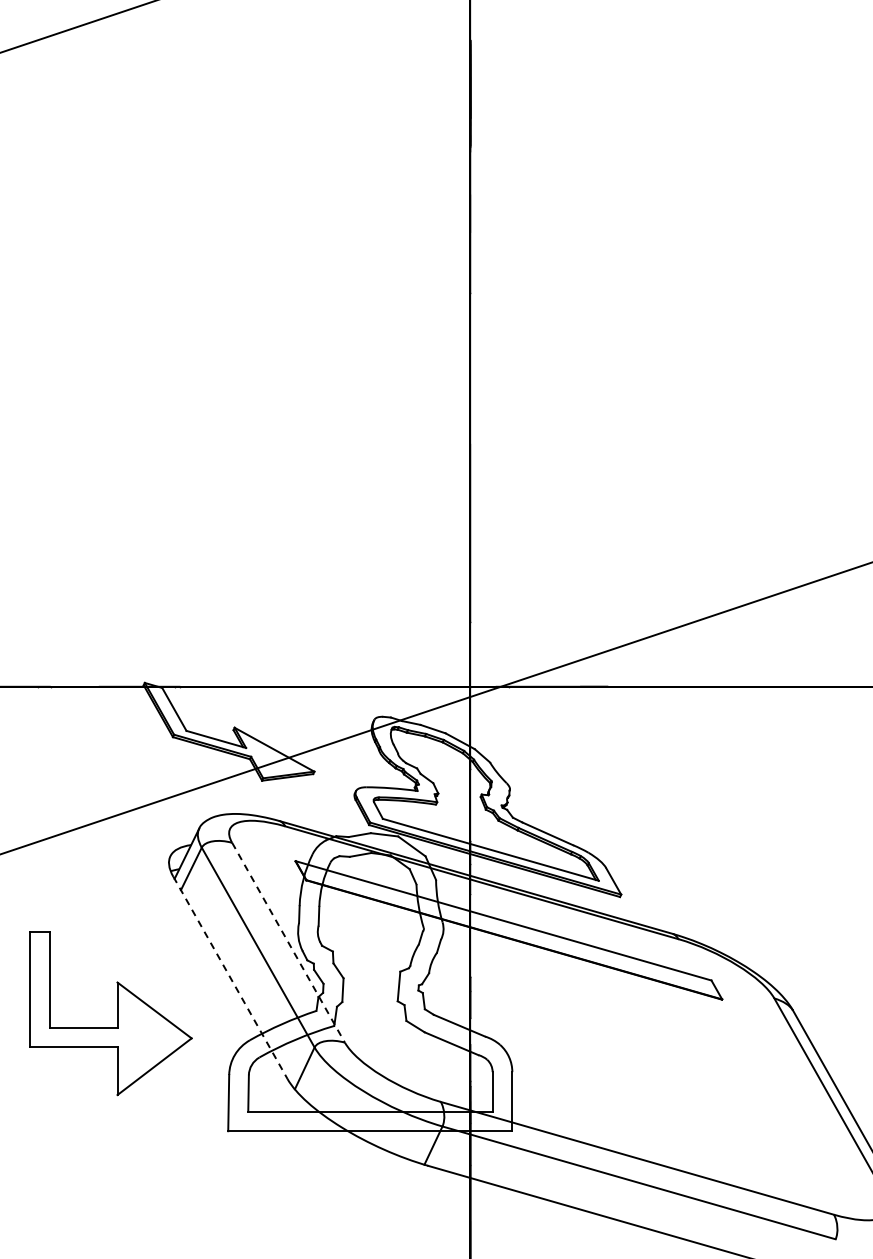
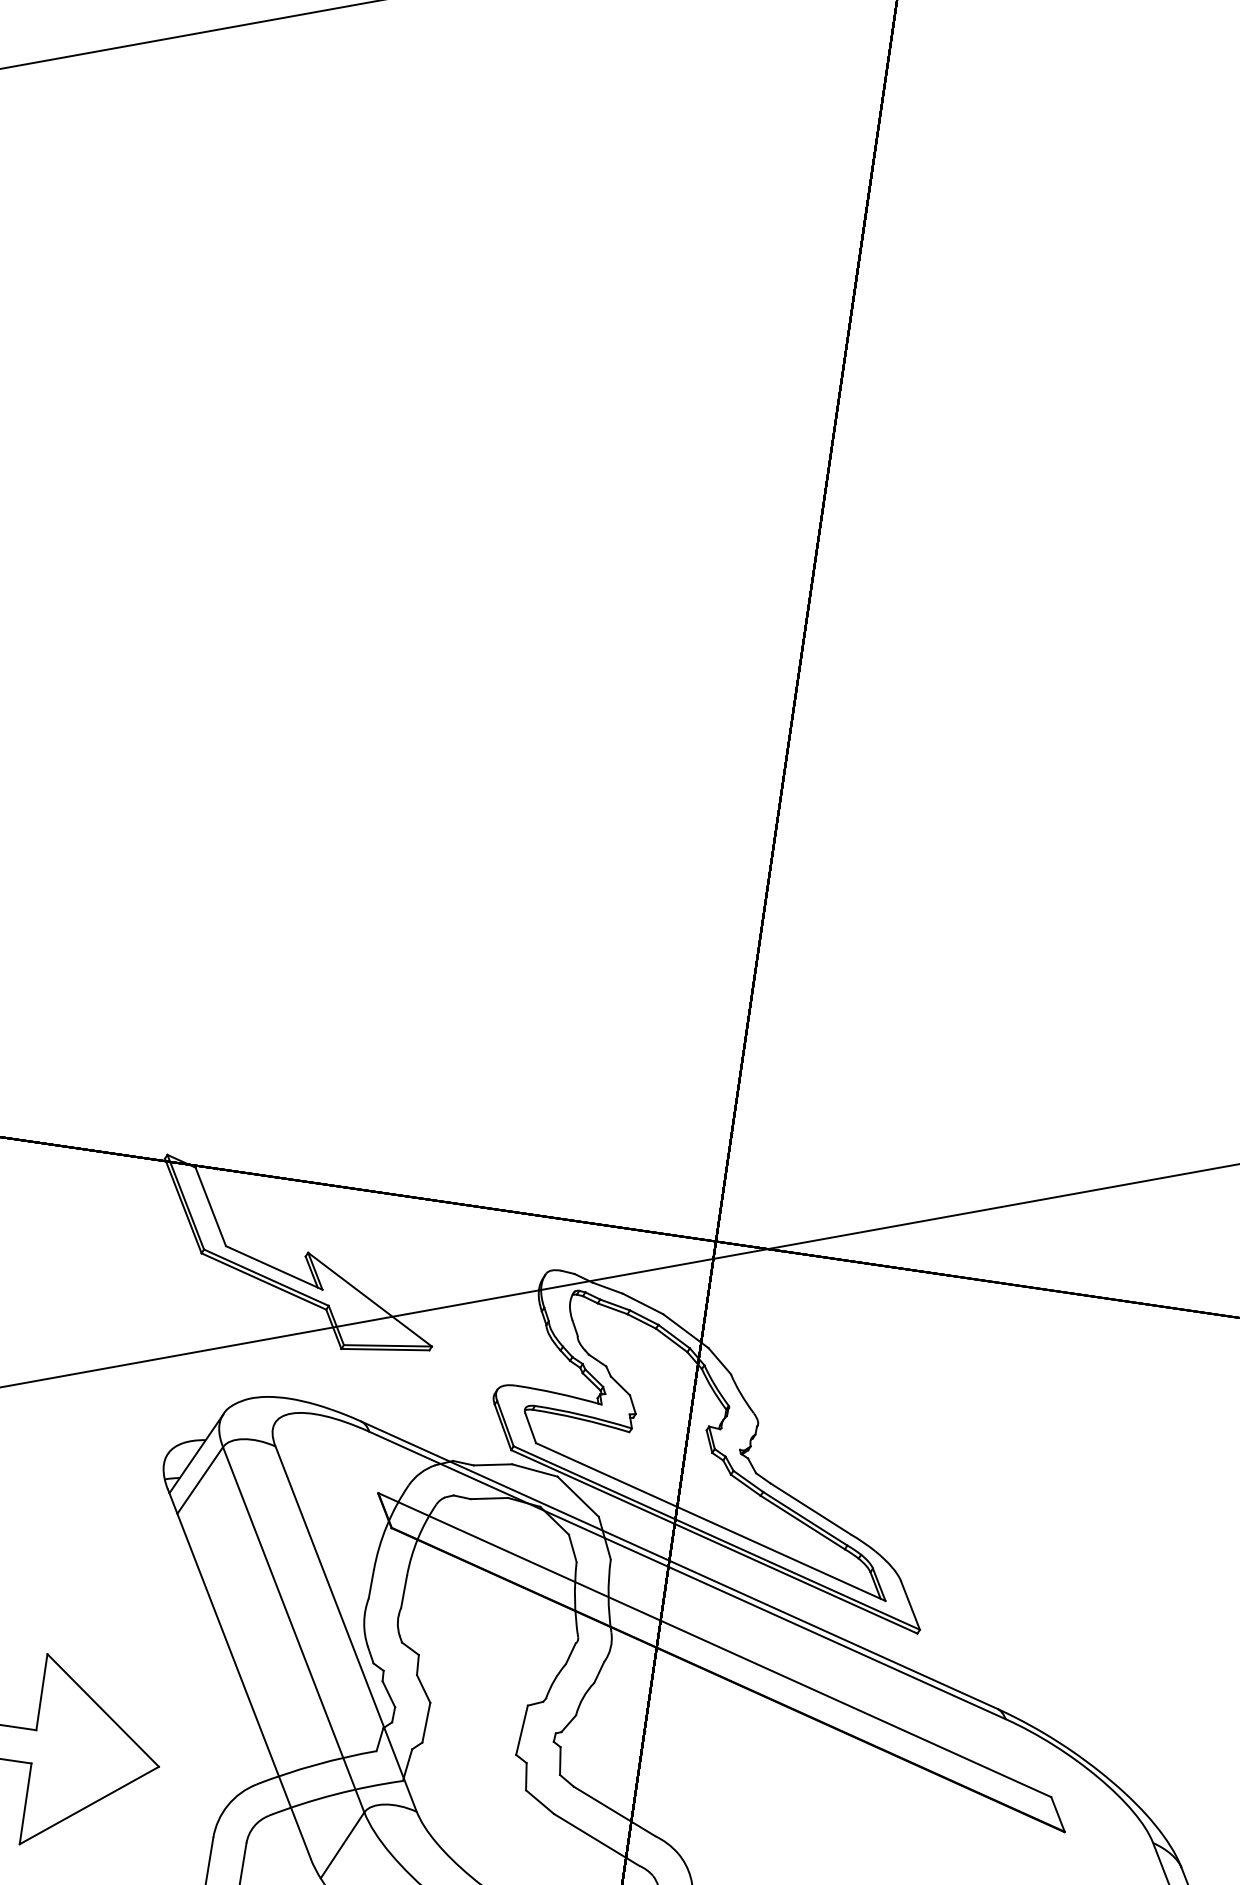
line: (288, 942) -> (346, 1628), dashed -> solid
line: (230, 978) -> (239, 1675), dashed -> solid

